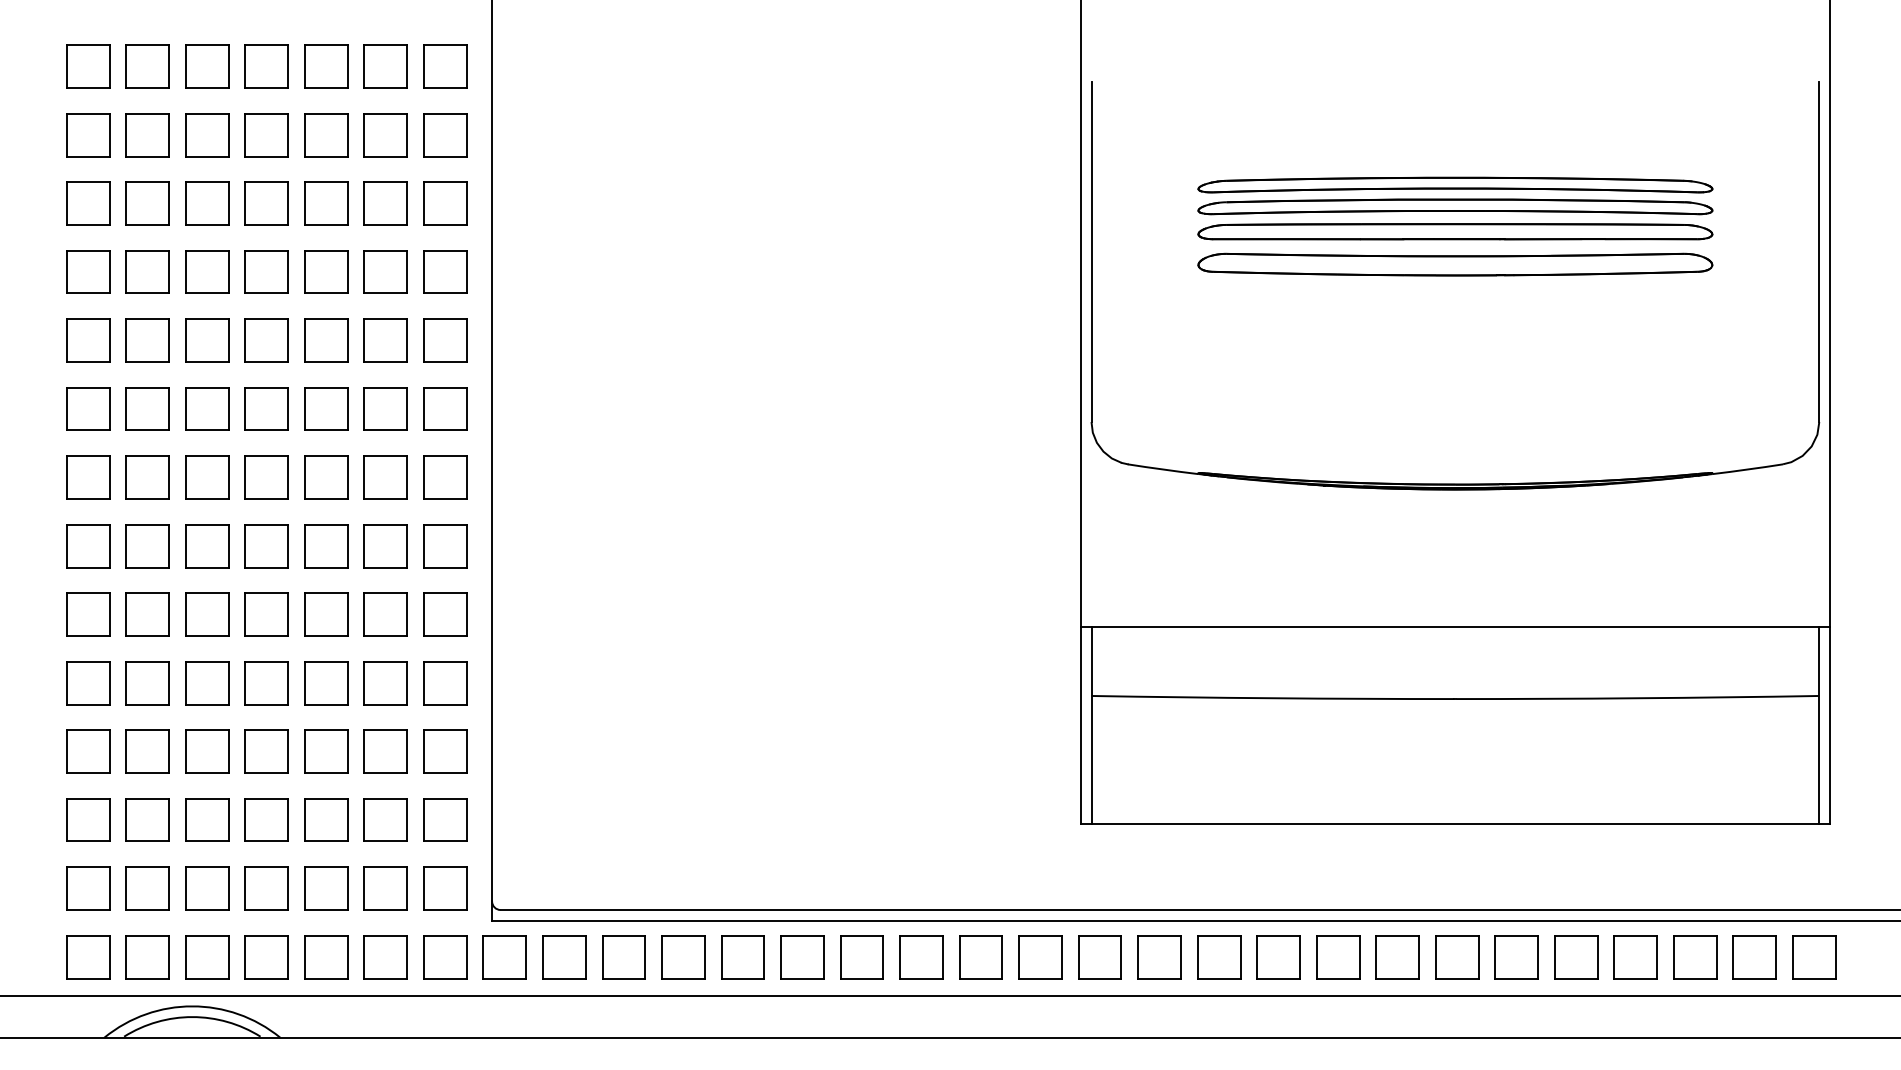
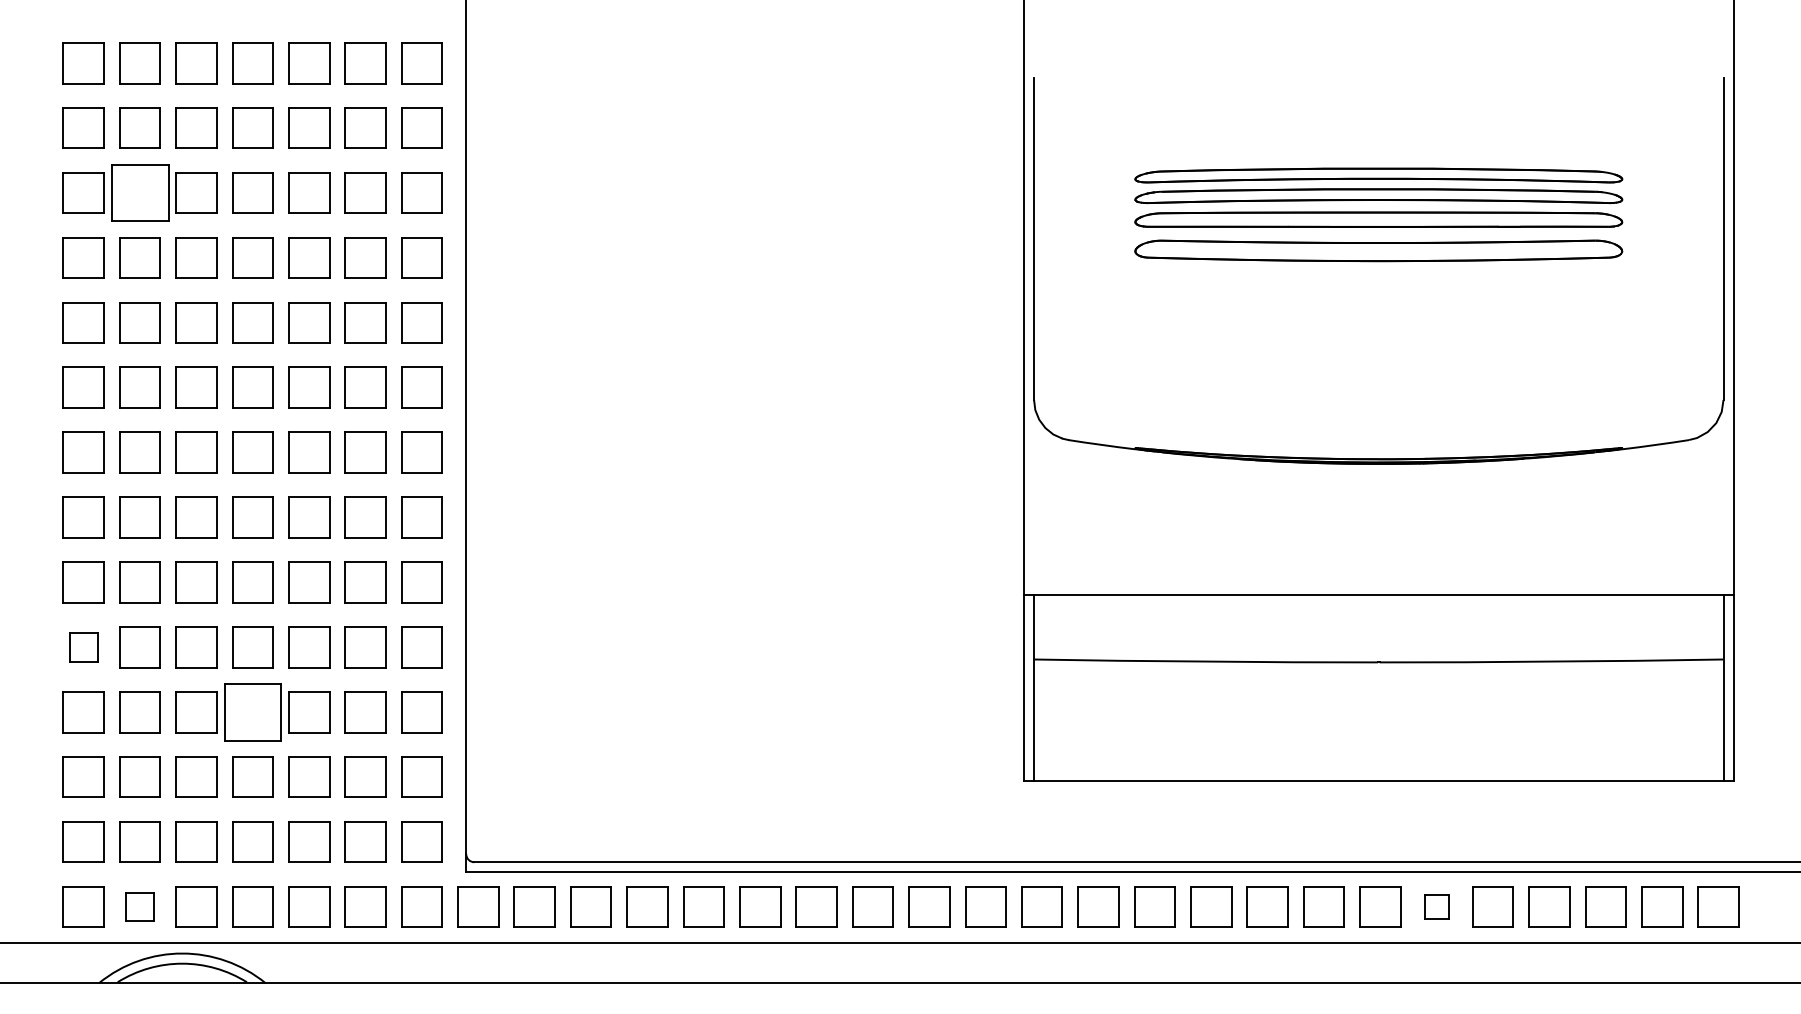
part: (147, 203) -> (139, 192), size x1.4
part: (88, 683) -> (83, 647), size x0.7
part: (266, 751) -> (252, 712), size x1.4
part: (147, 957) -> (139, 907), size x0.7
part: (1516, 957) -> (1436, 907), size x0.6

